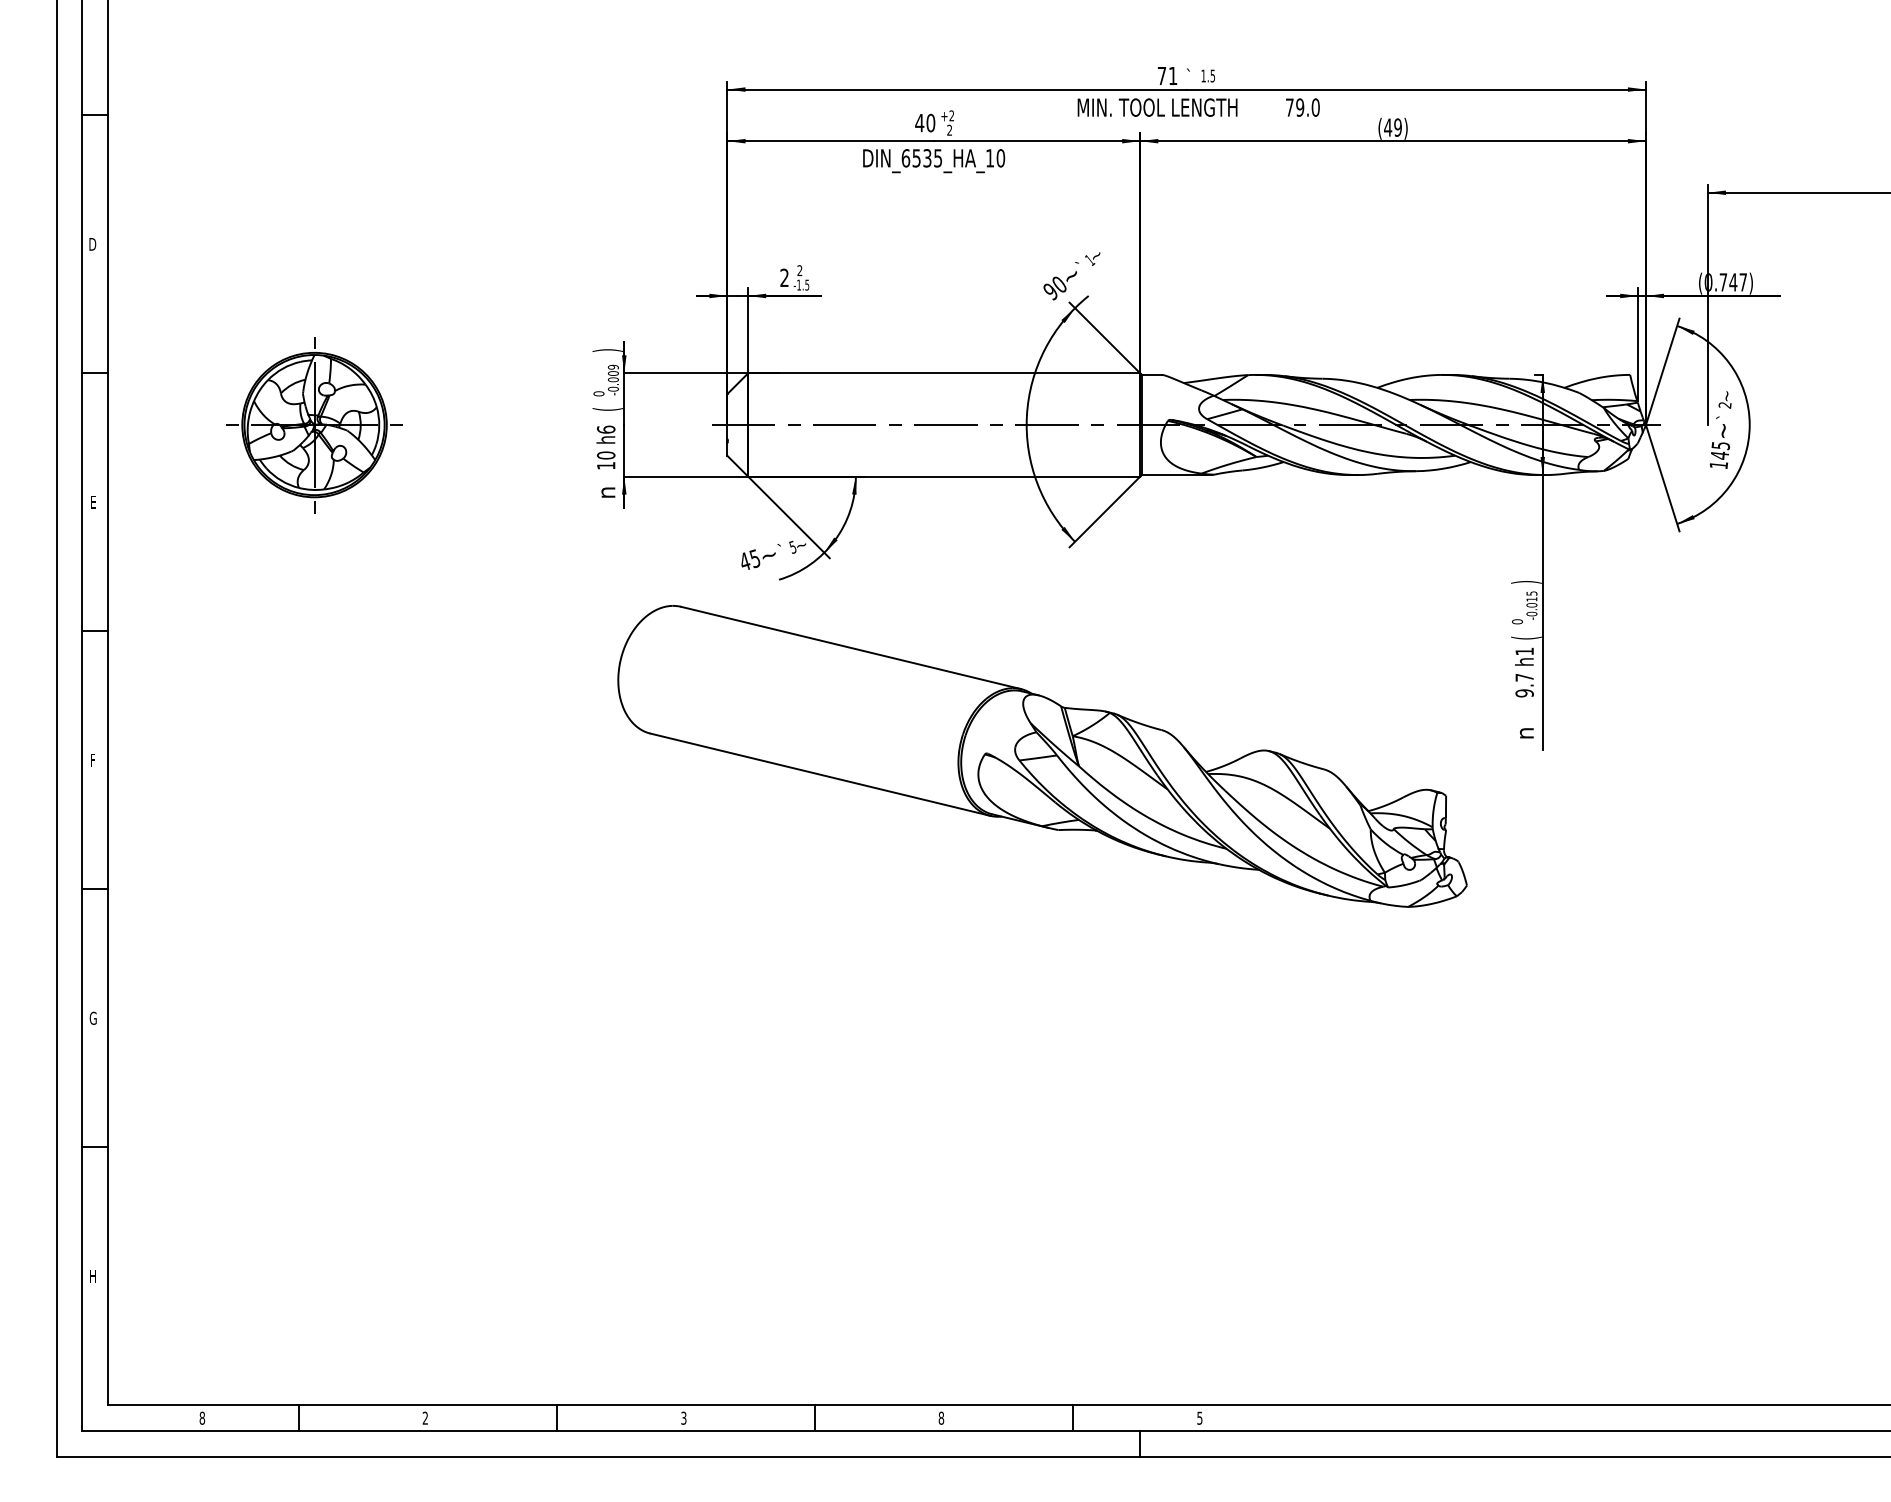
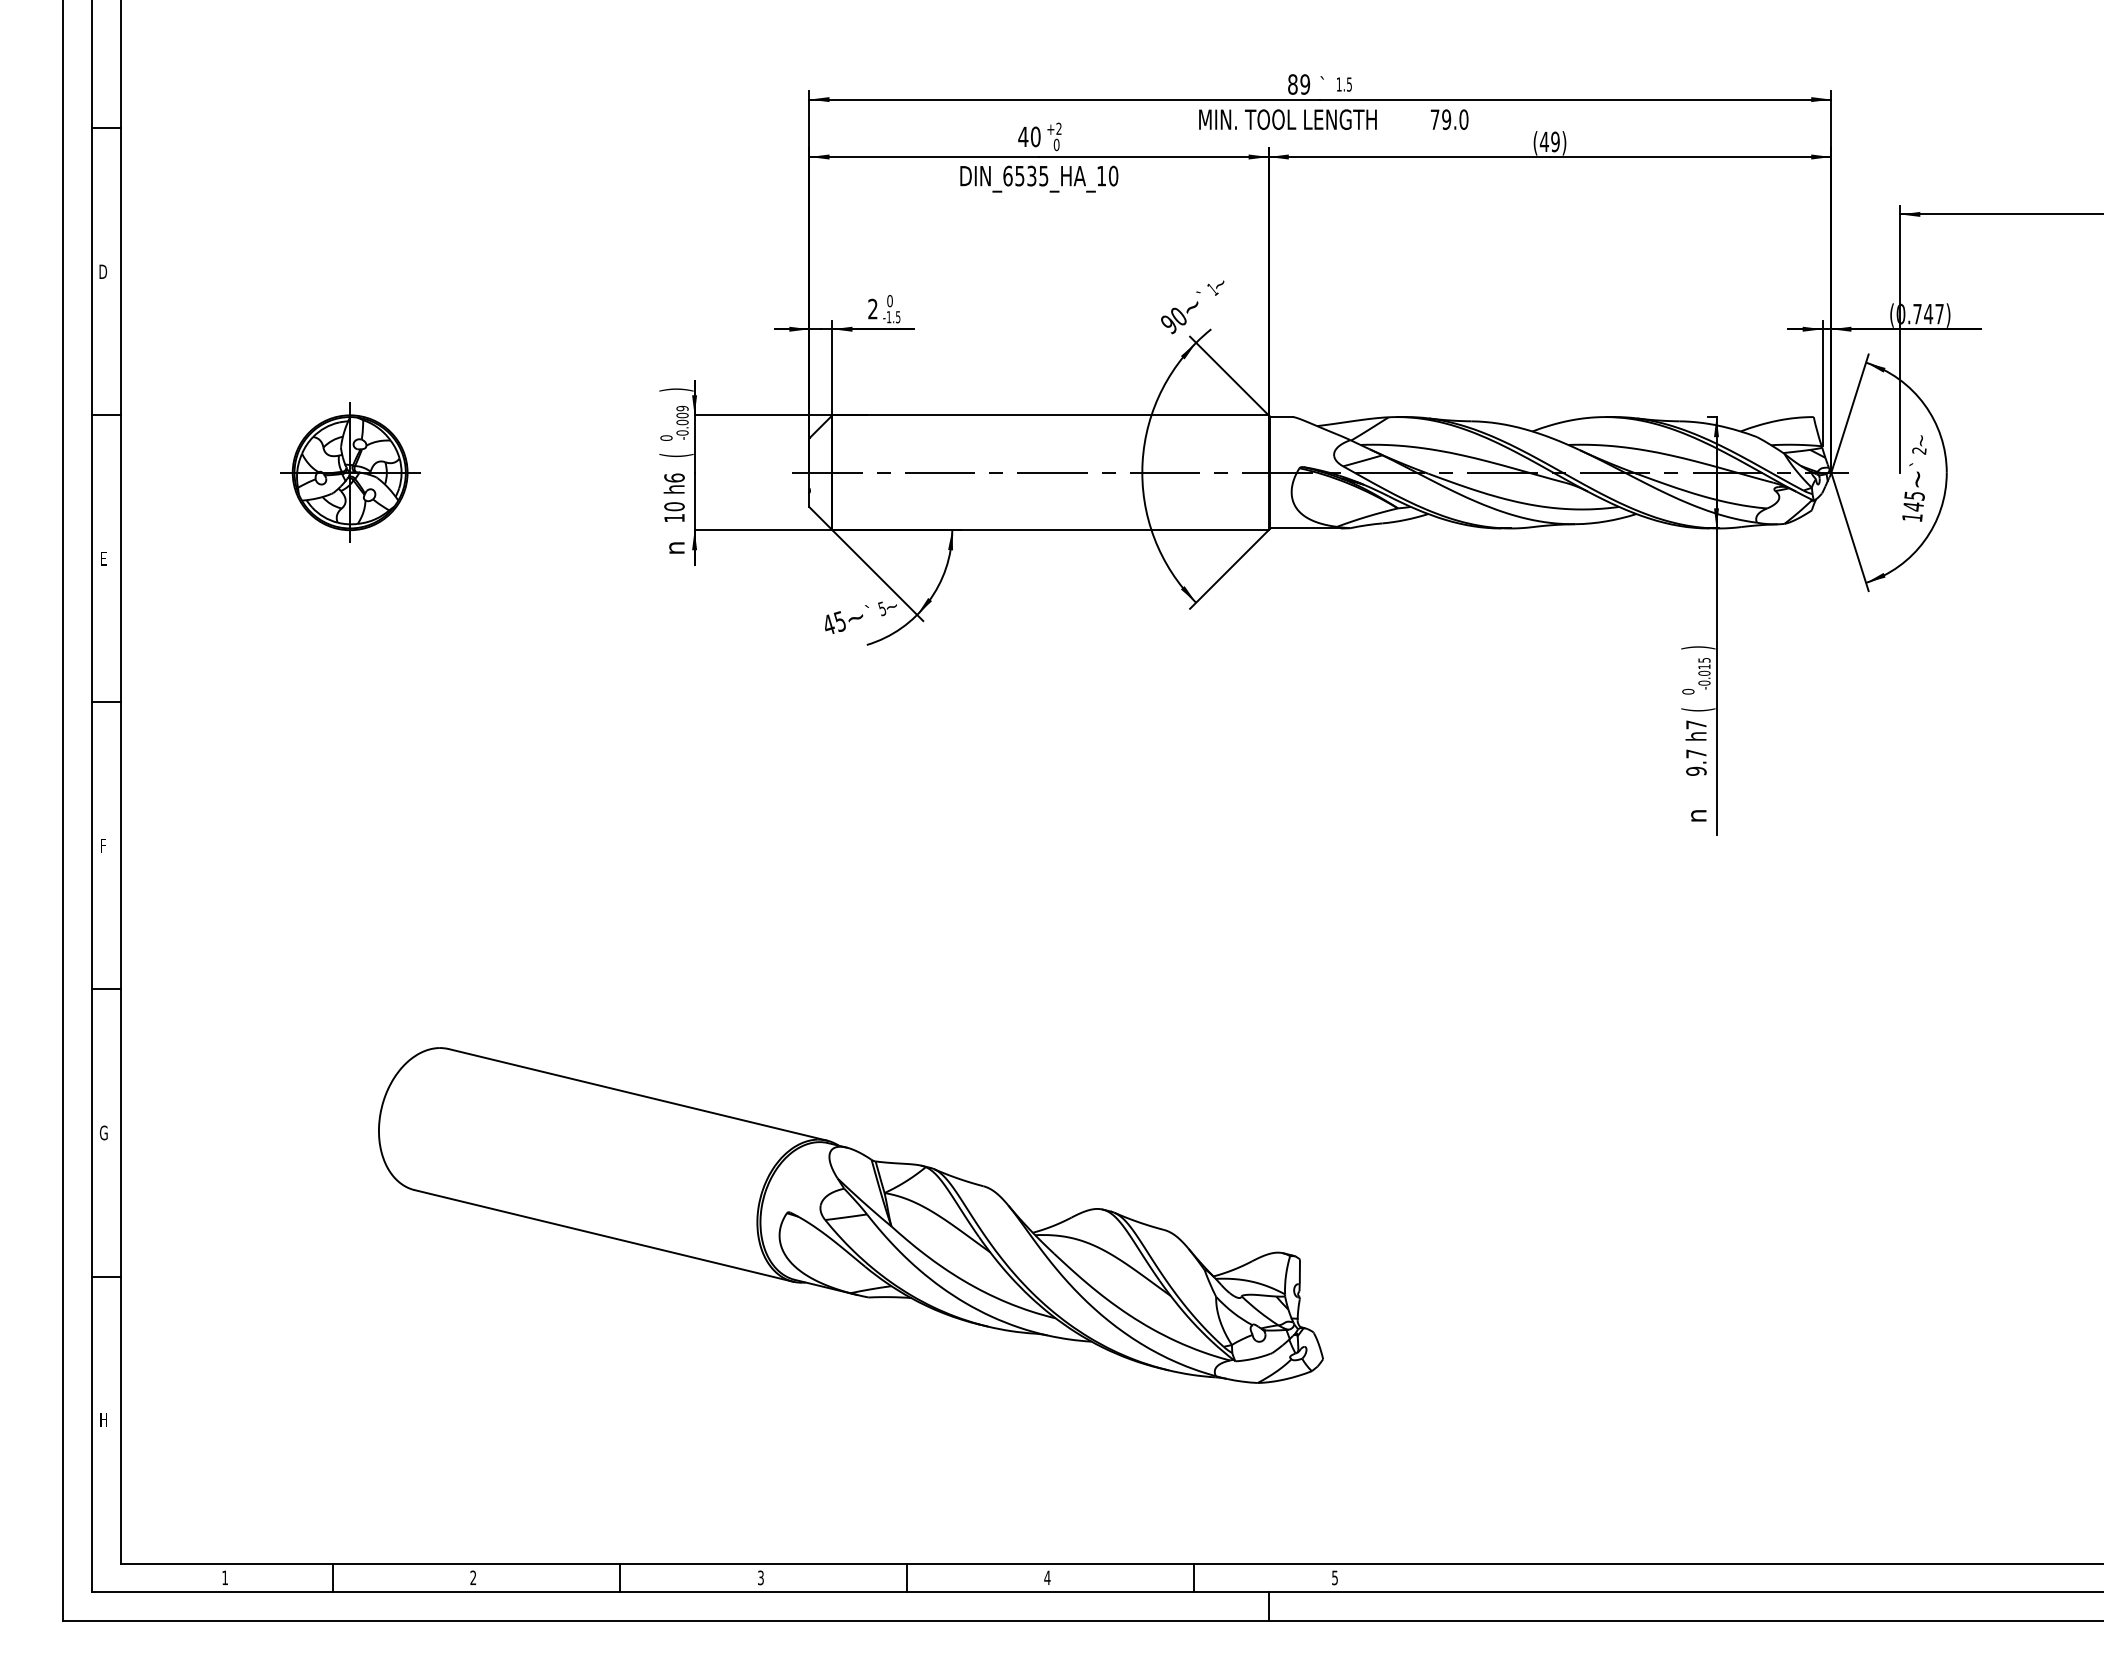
text: (1167, 76) -> (1299, 84), 71 -> 89
text: (949, 129) -> (1056, 144), 2 -> 0
text: (799, 271) -> (889, 301), 2 -> 0
part: (314, 424) -> (350, 472), size x0.71
text: (1524, 651) -> (1696, 724), h1 -> h7
part: (1042, 756) -> (850, 1215), moved
text: (202, 1417) -> (225, 1577), 8 -> 1
text: (941, 1417) -> (1047, 1577), 8 -> 4

